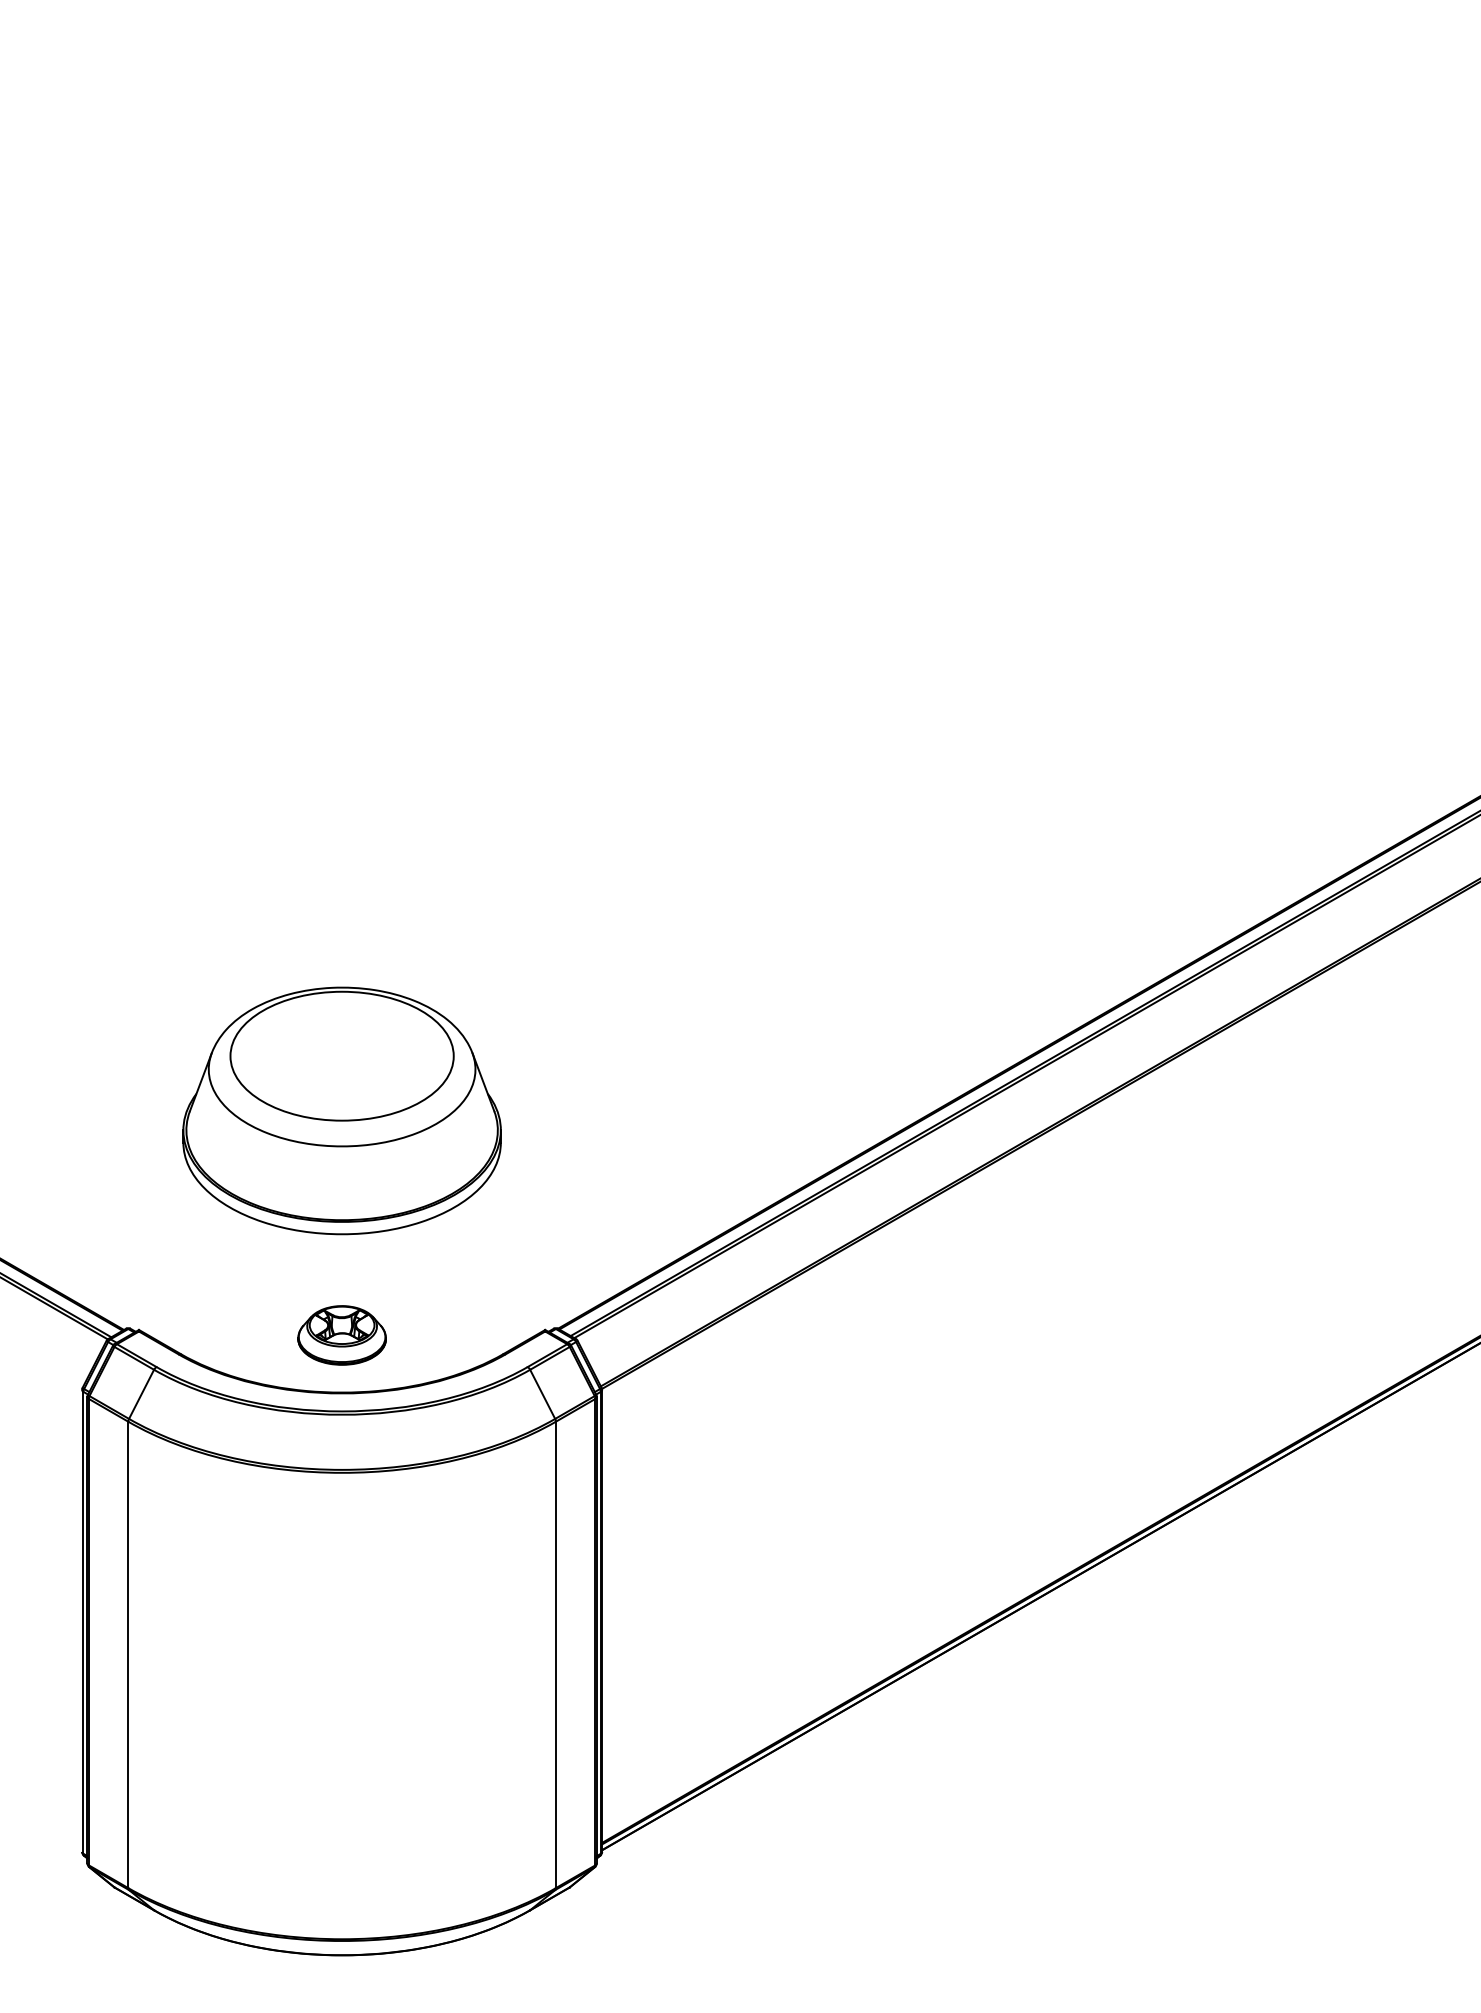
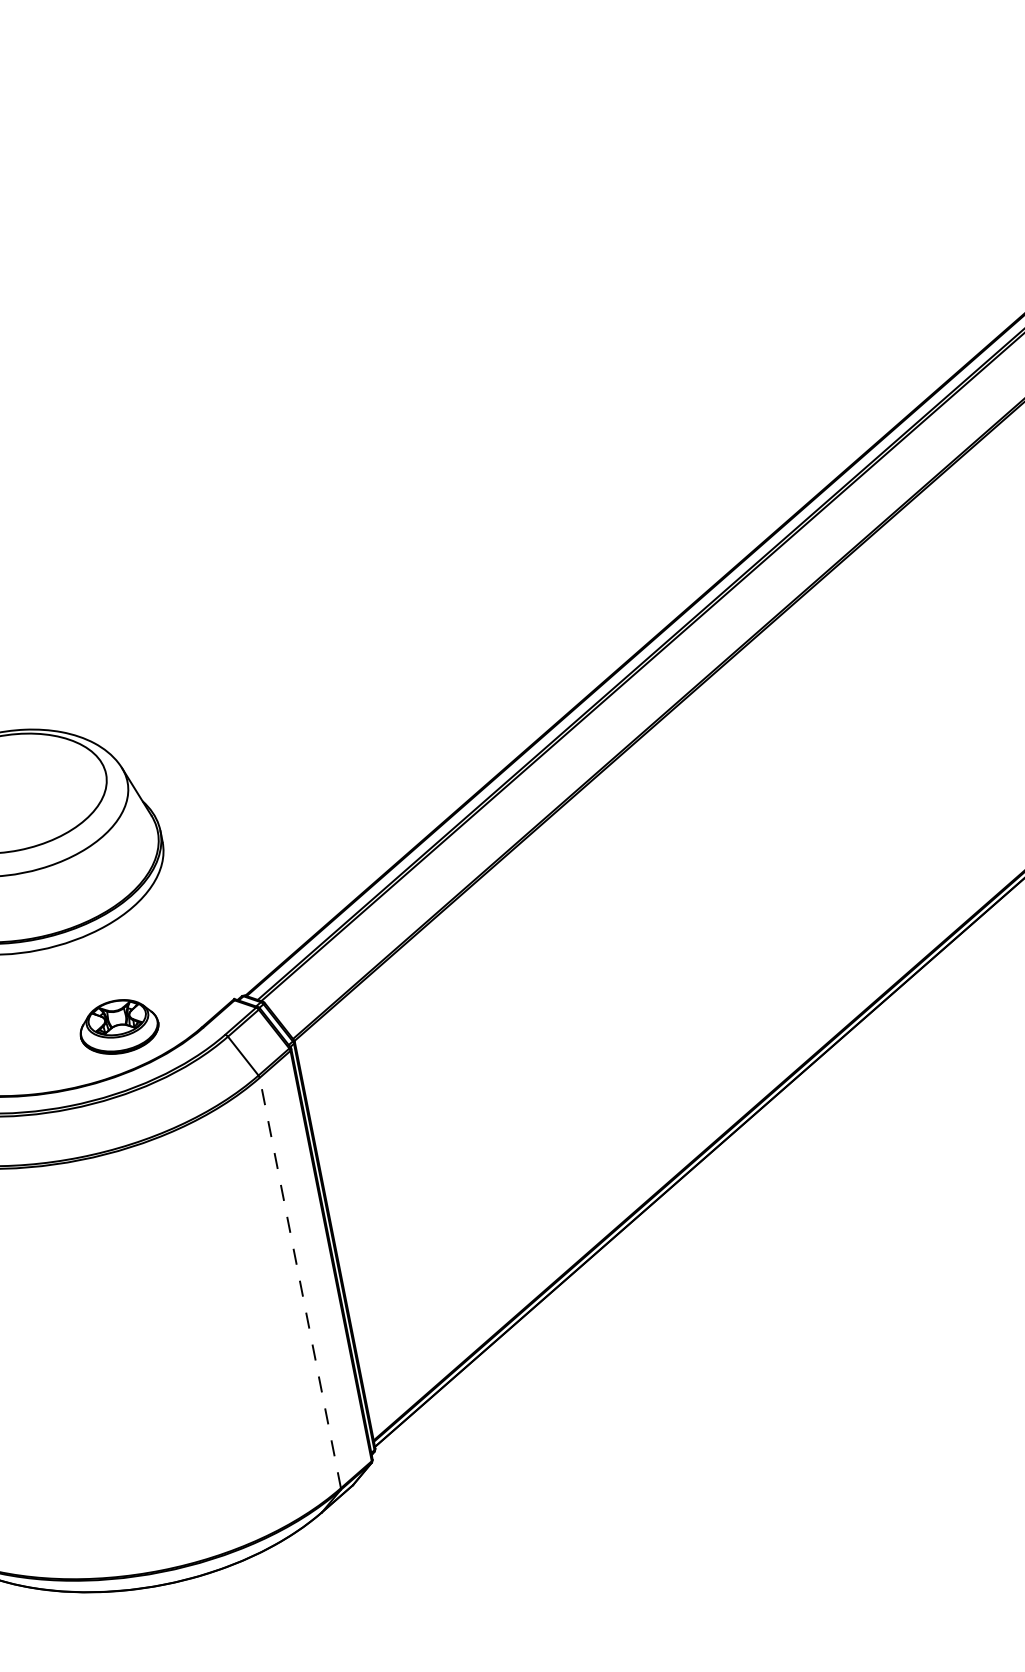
part: (341, 1335) -> (118, 1027), moved
line: (555, 1654) -> (299, 1282), solid -> dashed

